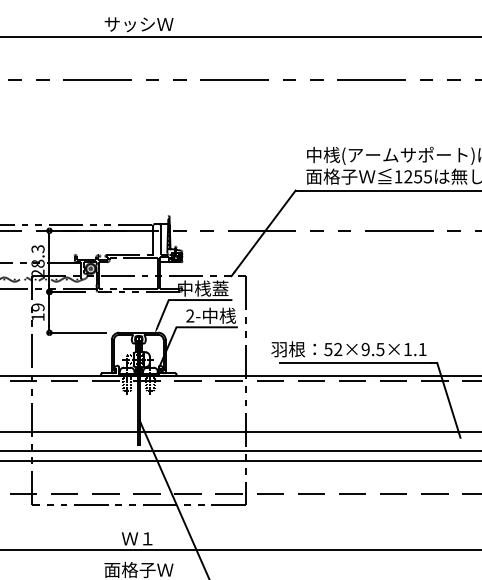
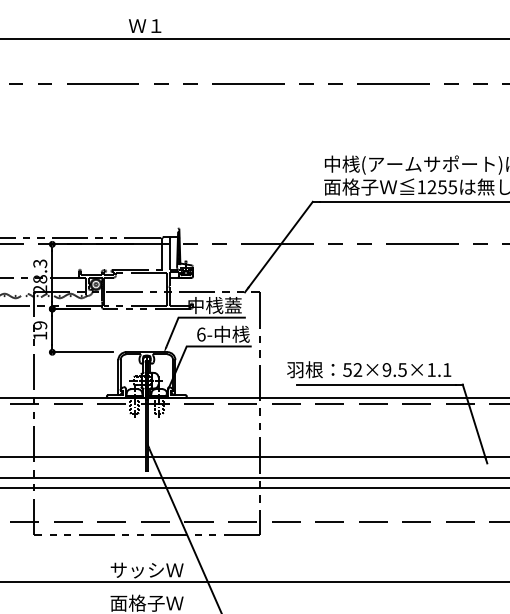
text: (138, 24) -> (146, 26), サッシＷ -> Ｗ１
text: (190, 315) -> (201, 334), 2- -> 6-
text: (138, 539) -> (146, 570), Ｗ１ -> サッシＷ

